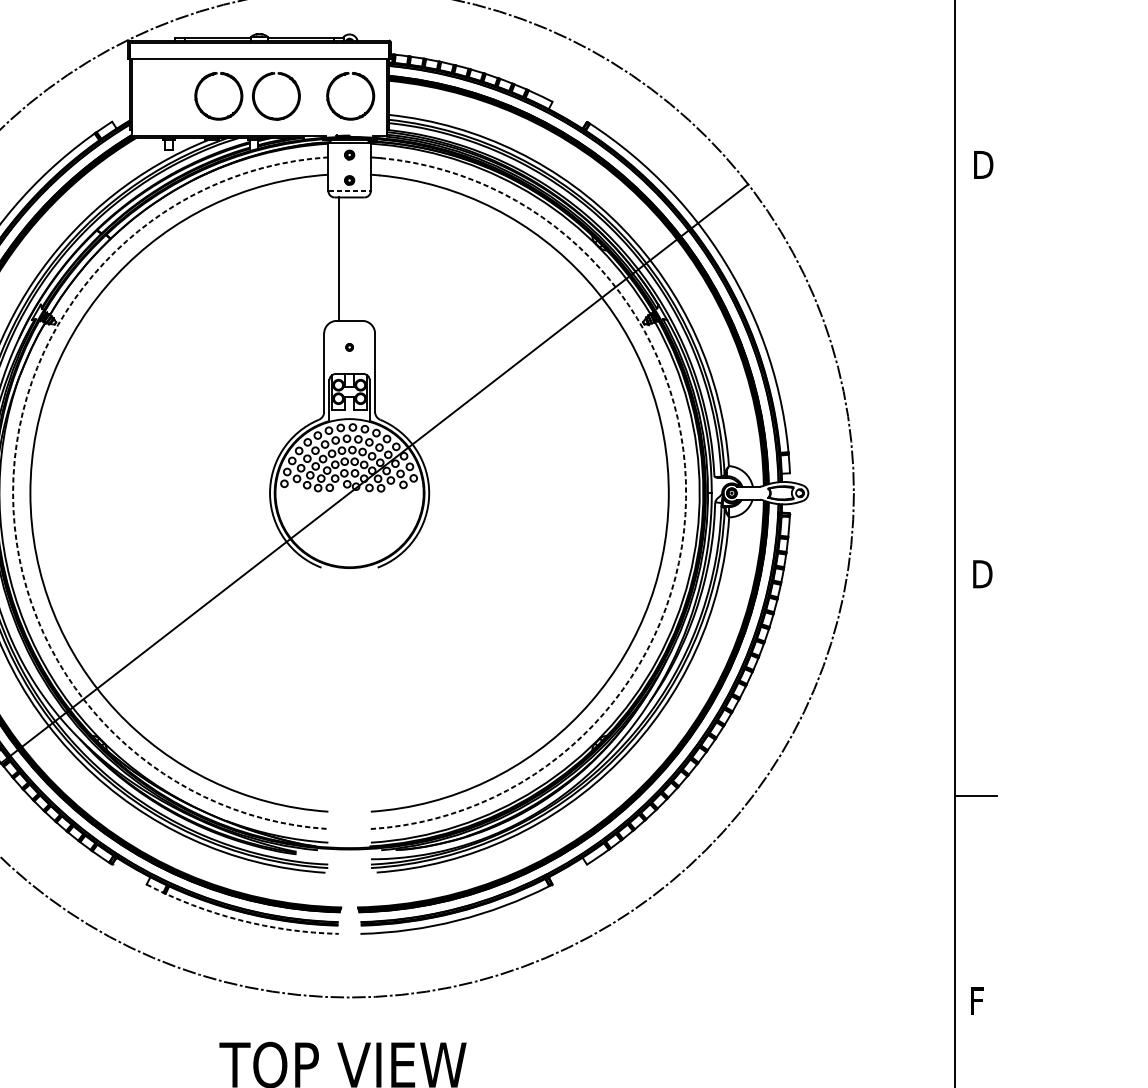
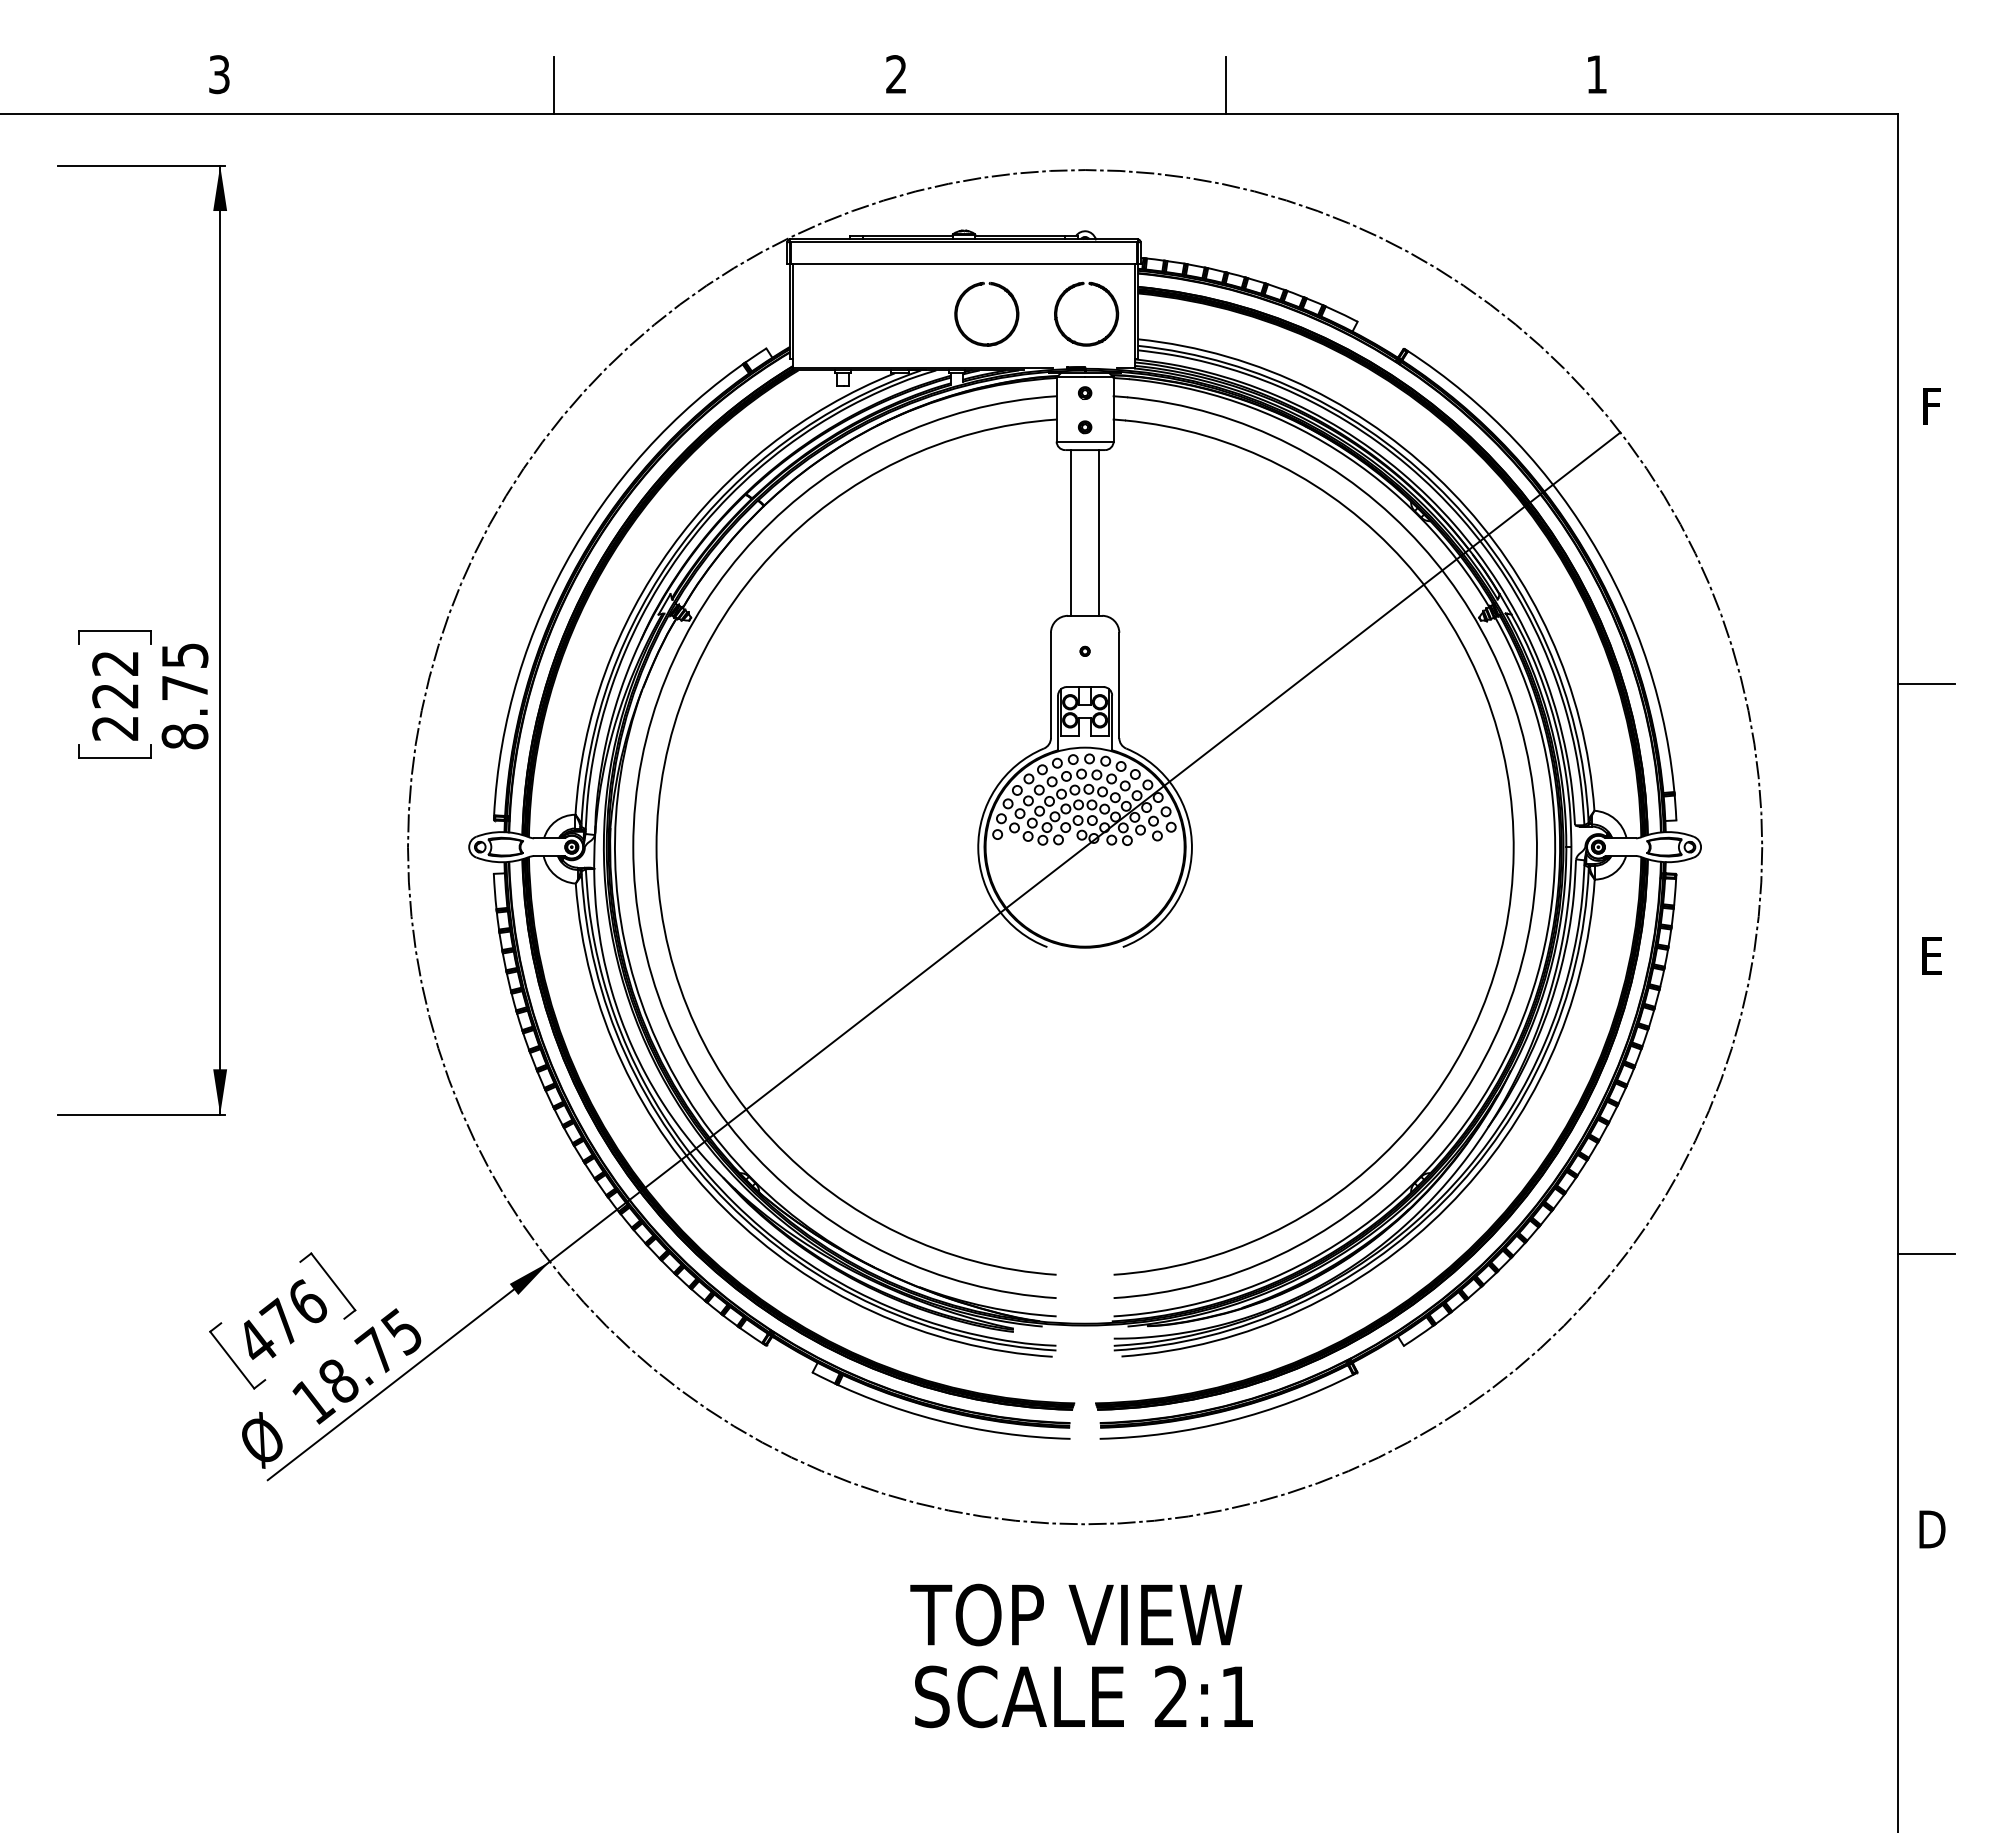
part: (212, 75) -> (901, 286), removed
text: (983, 164) -> (1936, 406), D -> F
line: (349, 191) -> (1085, 441), dashed -> solid
line: (360, 258) -> (1099, 532), added
line: (975, 372) -> (1925, 684), added
arc: (13, 493) -> (633, 847), dashed -> solid
arc: (685, 498) -> (1536, 854), dashed -> solid
text: (982, 573) -> (1935, 955), D -> E
arc: (239, 920) -> (937, 1420), dashed -> solid
text: (980, 1001) -> (1932, 1529), F -> D

